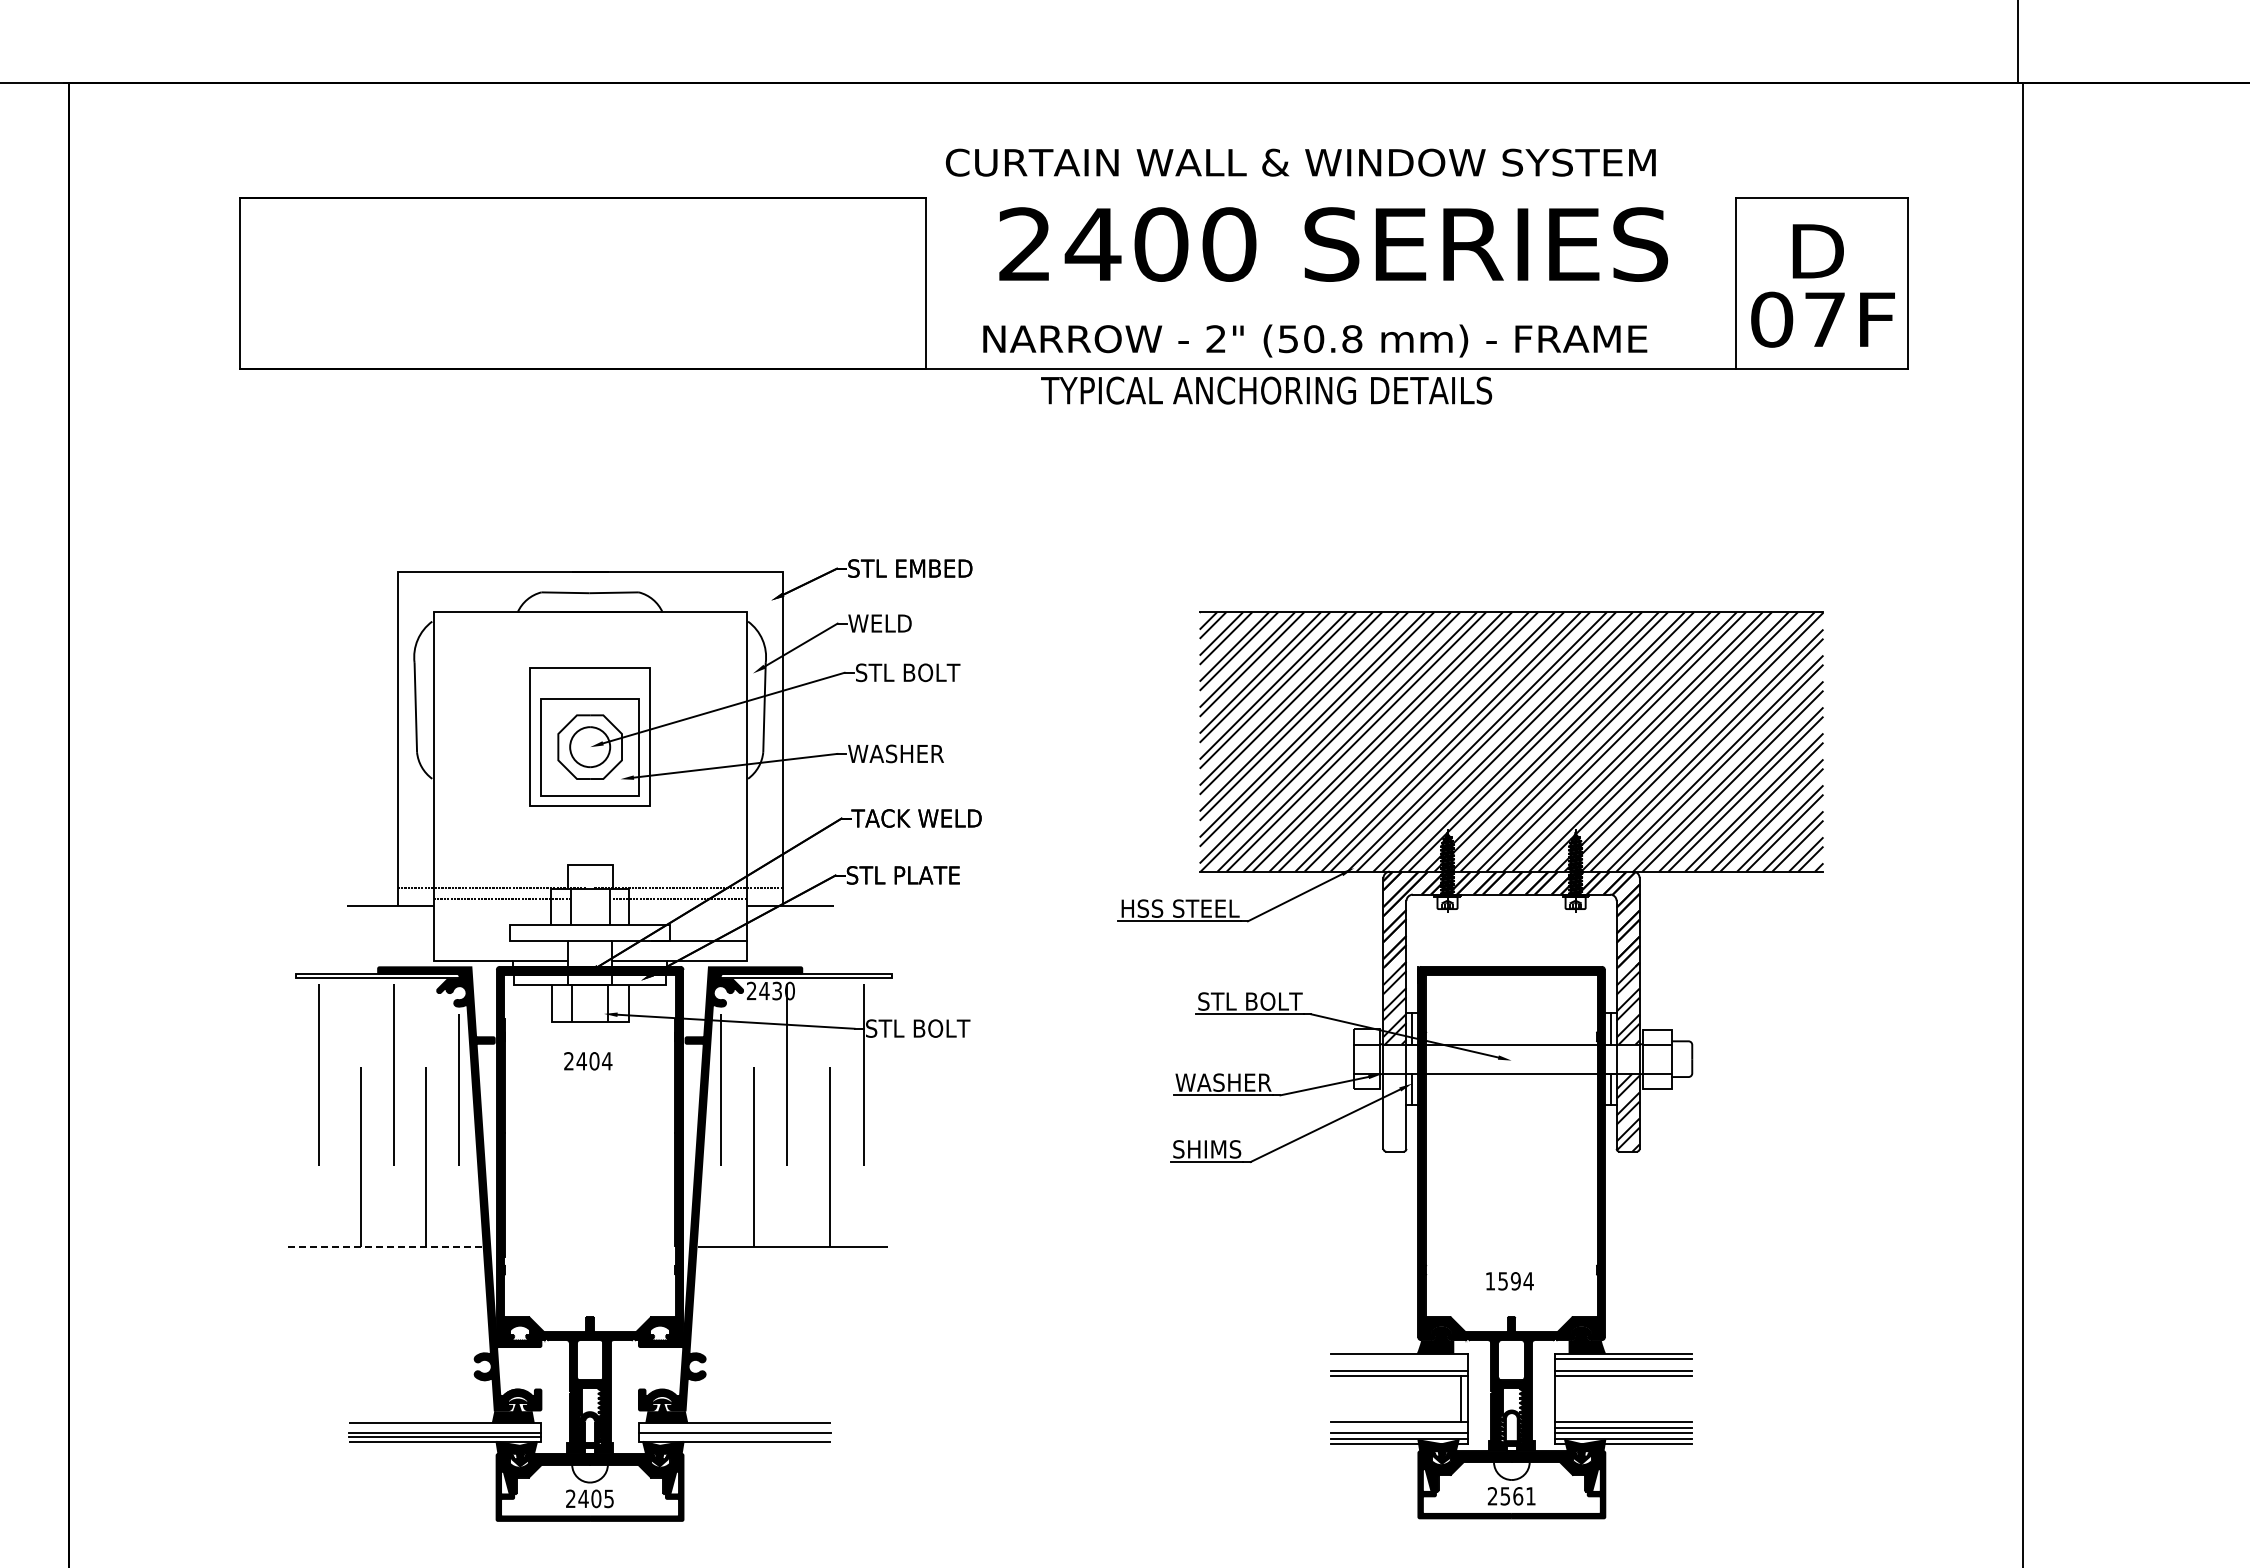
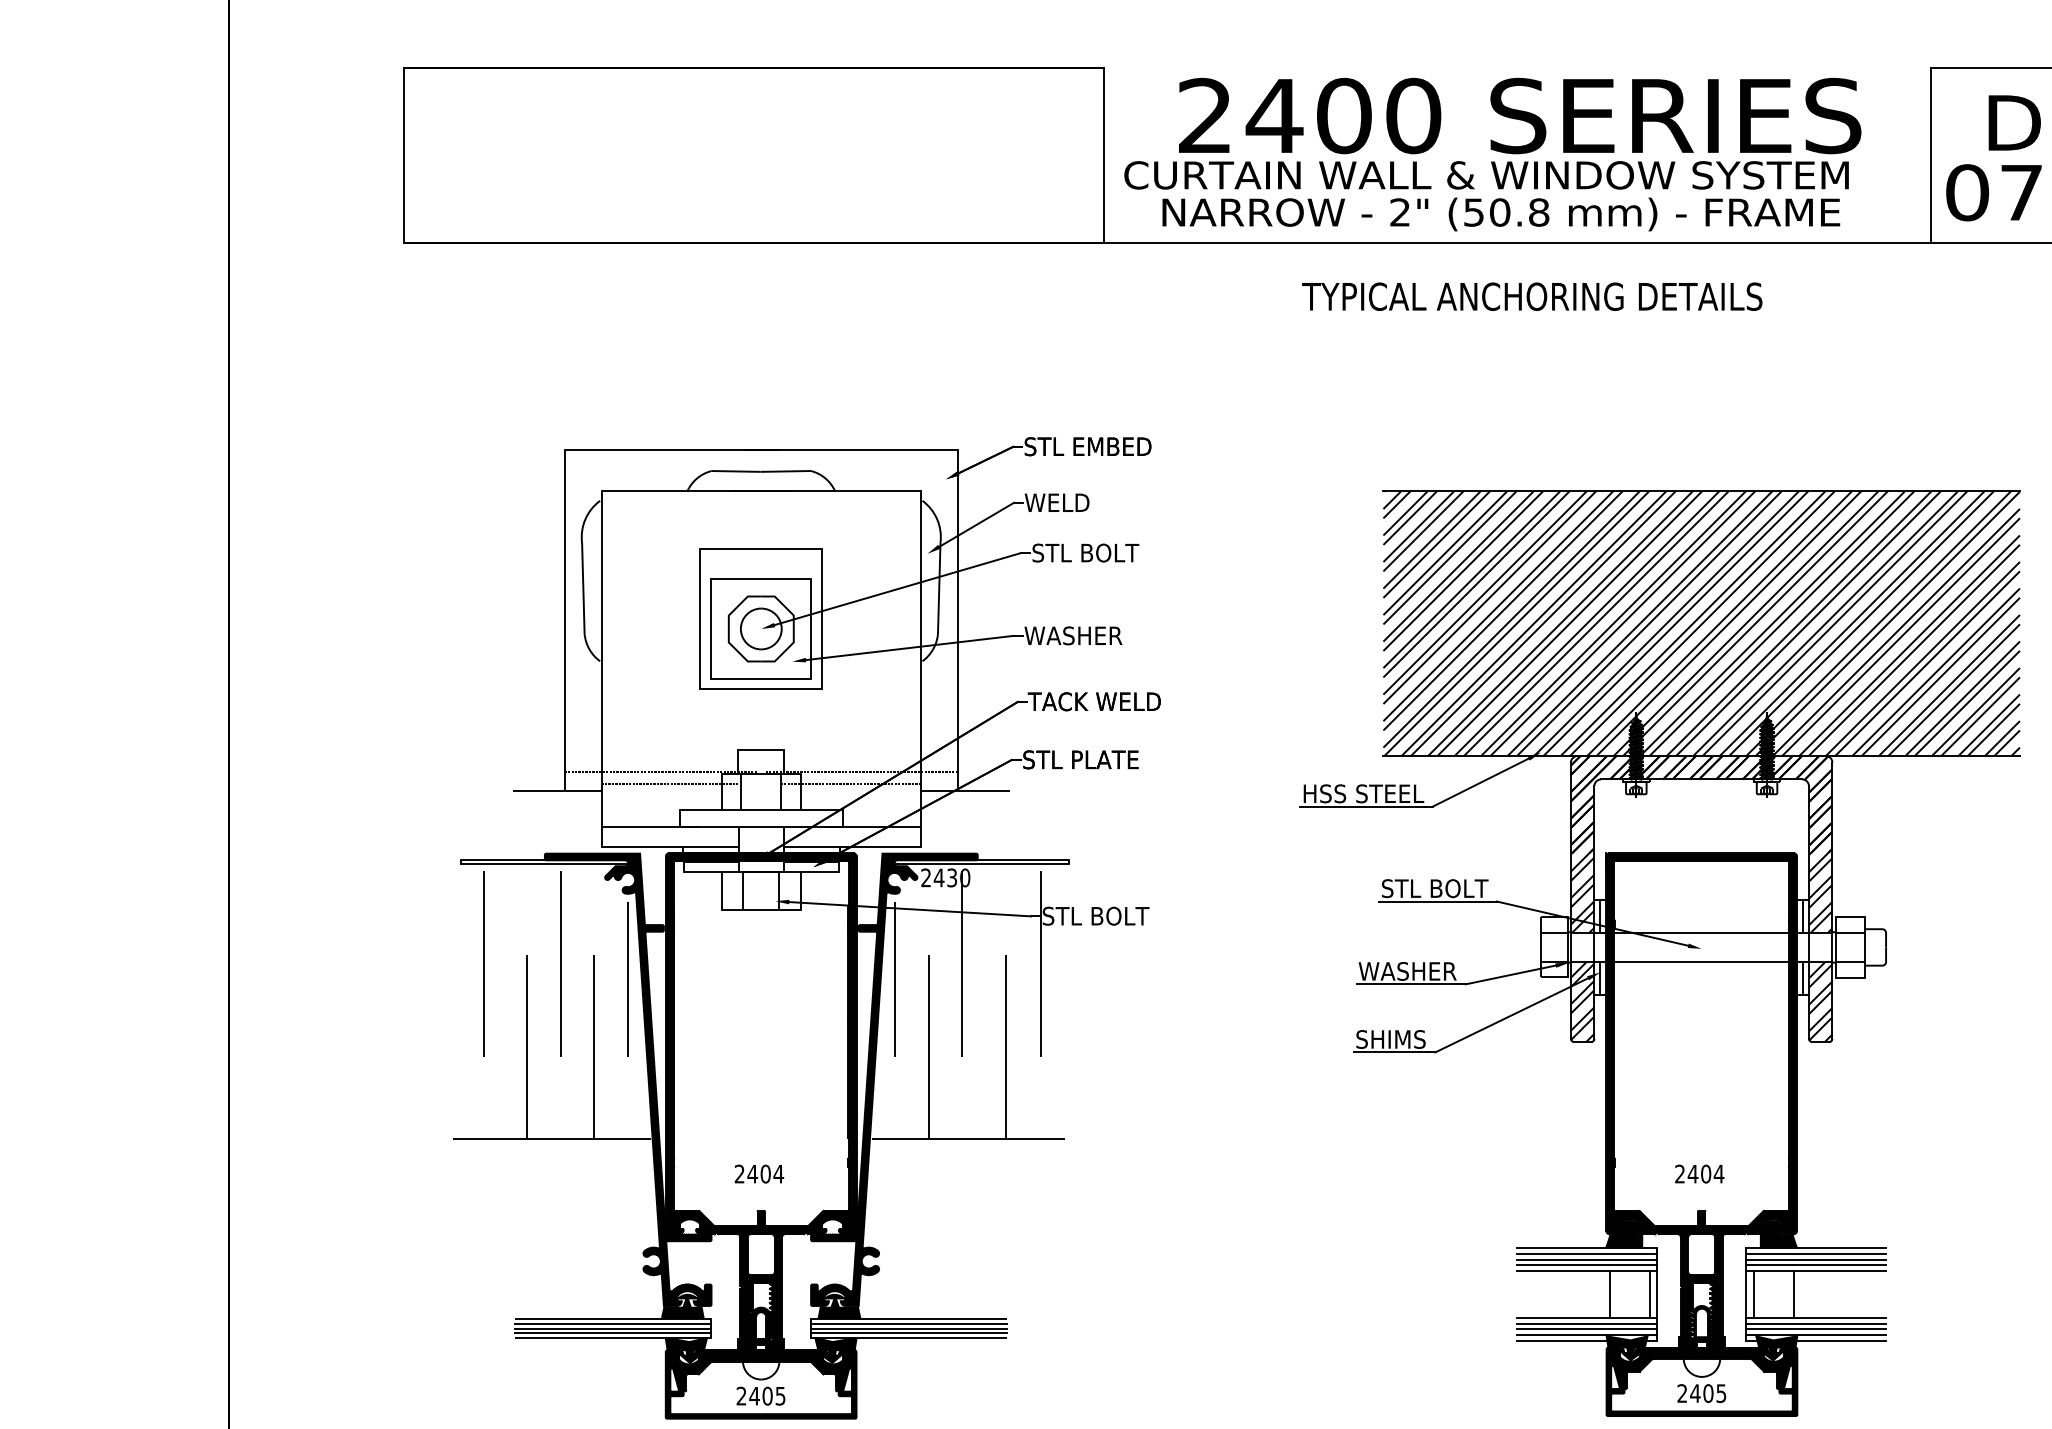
text: (1300, 162) -> (1486, 175), moved
text: (1266, 390) -> (1532, 296), moved
line: (480, 940) -> (649, 826), added
text: (588, 1061) -> (759, 1174), moved
hatch: (1394, 1112) -> (1582, 1001), added
line: (385, 1246) -> (552, 1138), dashed -> solid
text: (1502, 1281) -> (1692, 1174), 1594 -> 2404
line: (1398, 1359) -> (1586, 1253), added
line: (1398, 1364) -> (1586, 1259), added
line: (1623, 1364) -> (1815, 1259), added
line: (1421, 1399) -> (1609, 1294), added
line: (1562, 1399) -> (1753, 1294), added
line: (1601, 1399) -> (1793, 1294), added
line: (444, 1427) -> (612, 1323), added
line: (734, 1427) -> (908, 1323), added
line: (1398, 1427) -> (1586, 1323), added
line: (734, 1437) -> (908, 1333), added
text: (1517, 1496) -> (1707, 1393), 2561 -> 2405

